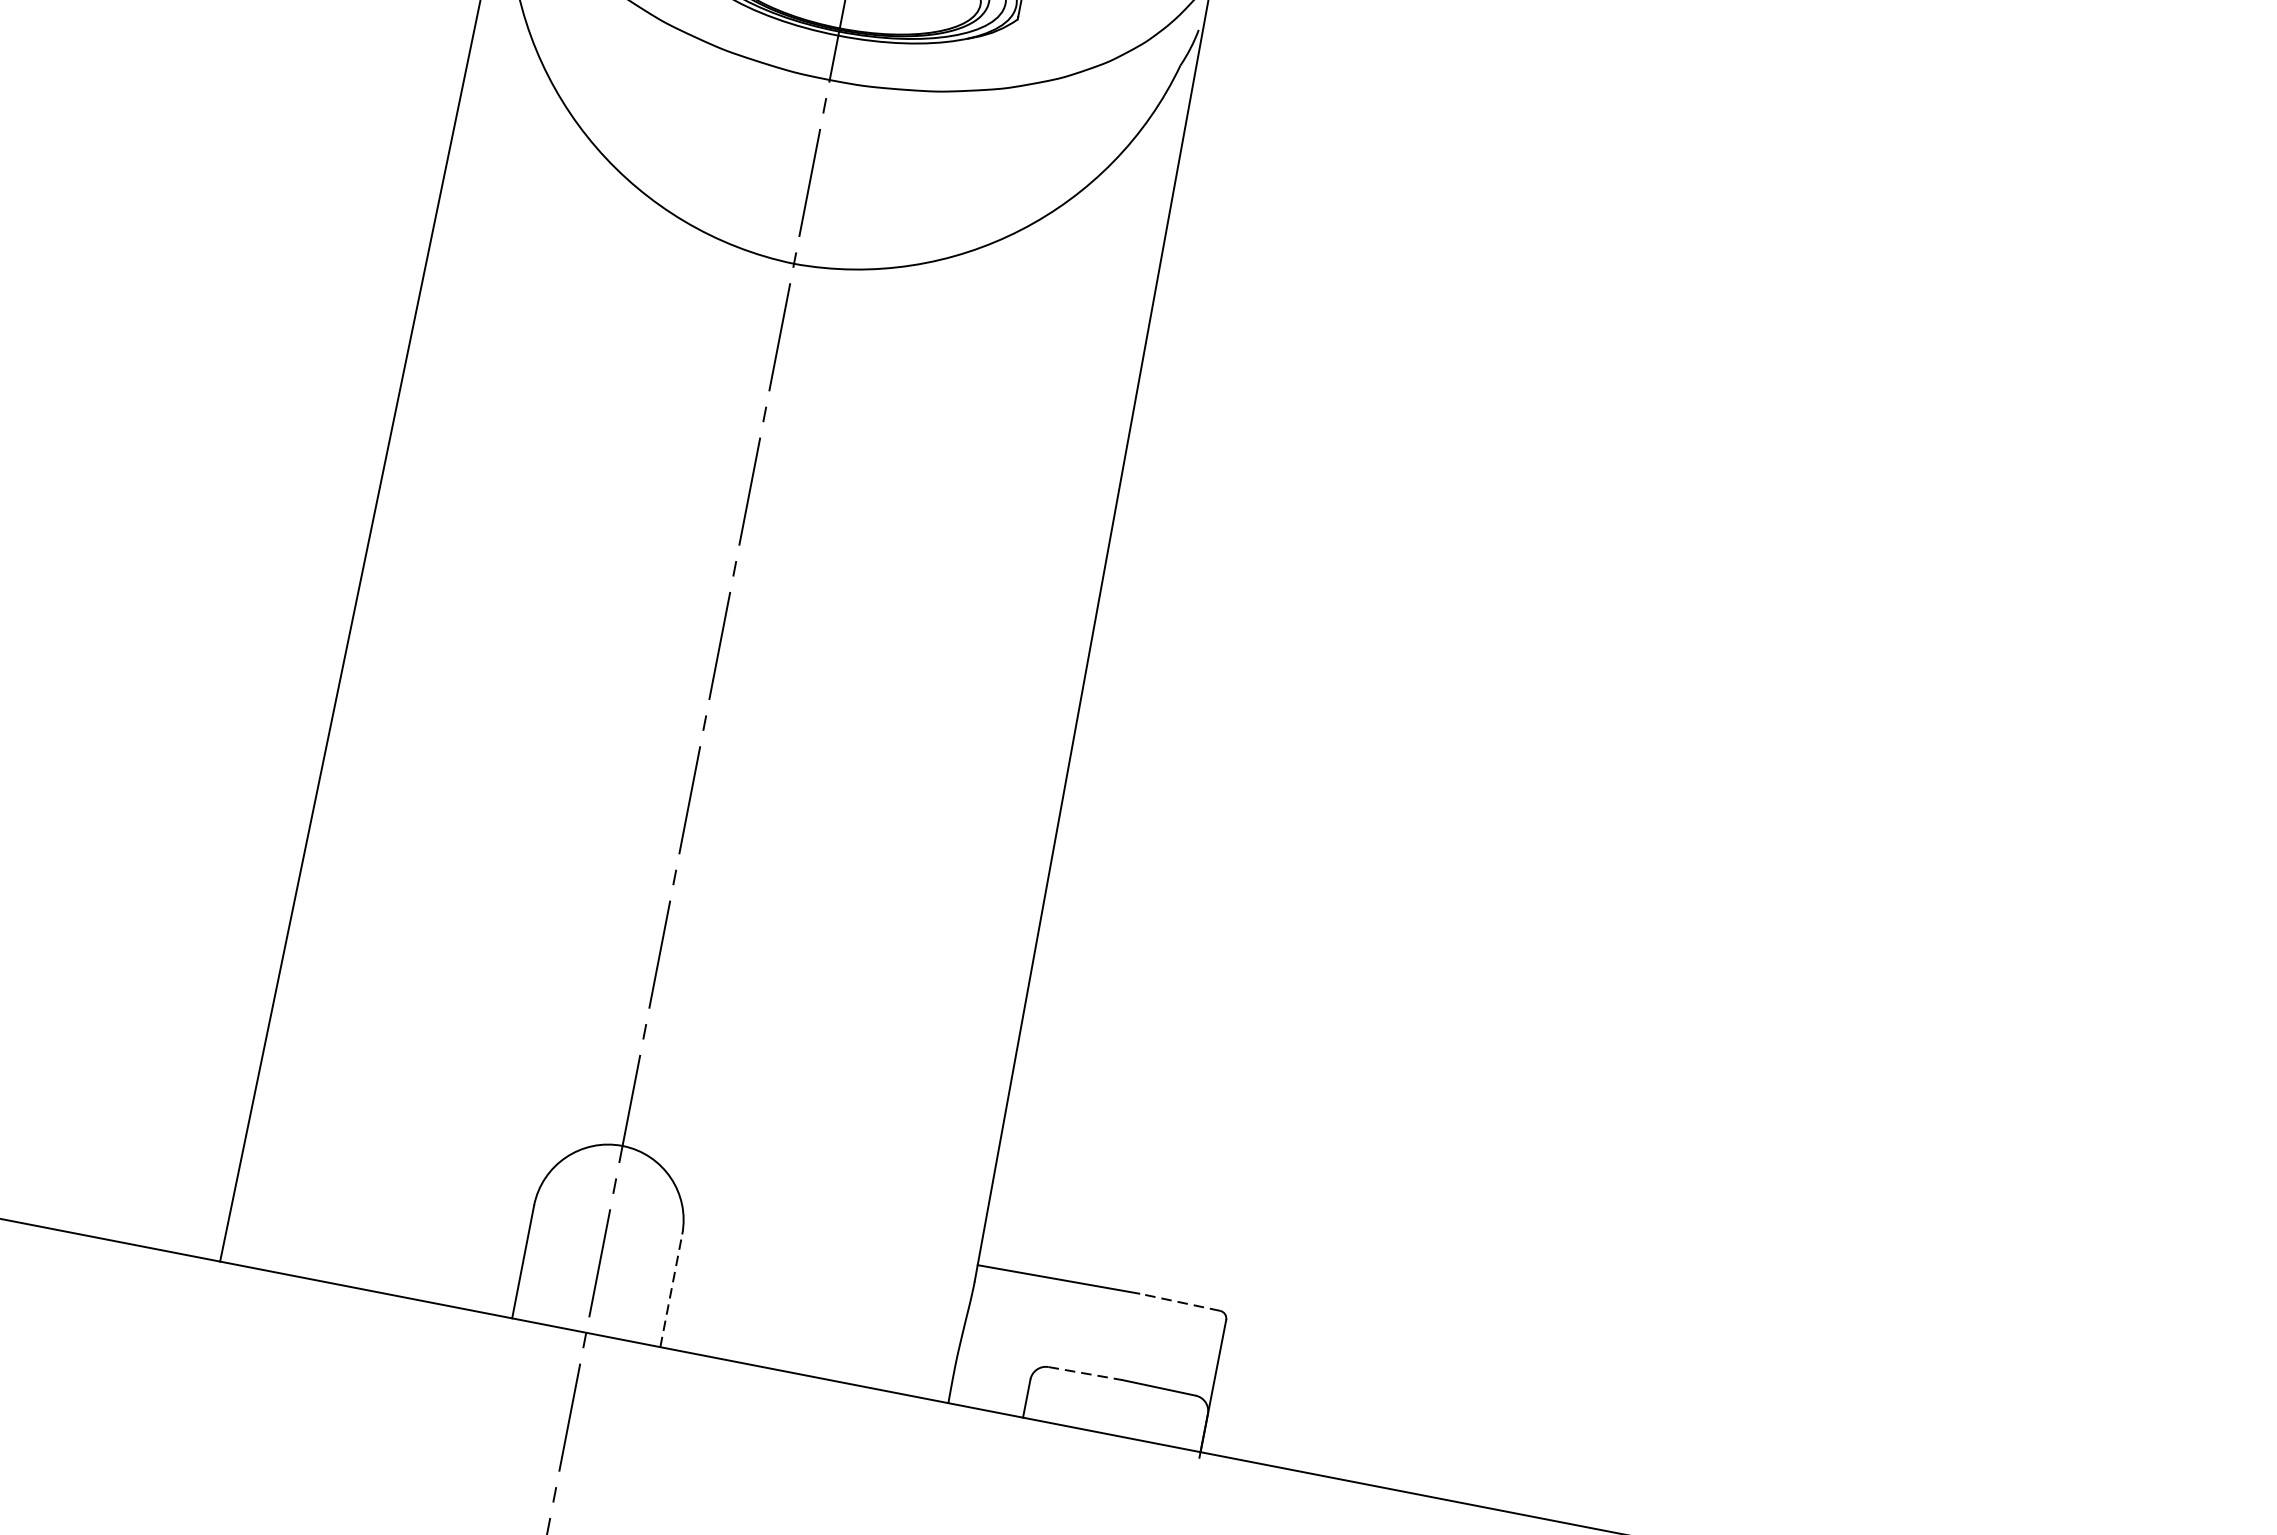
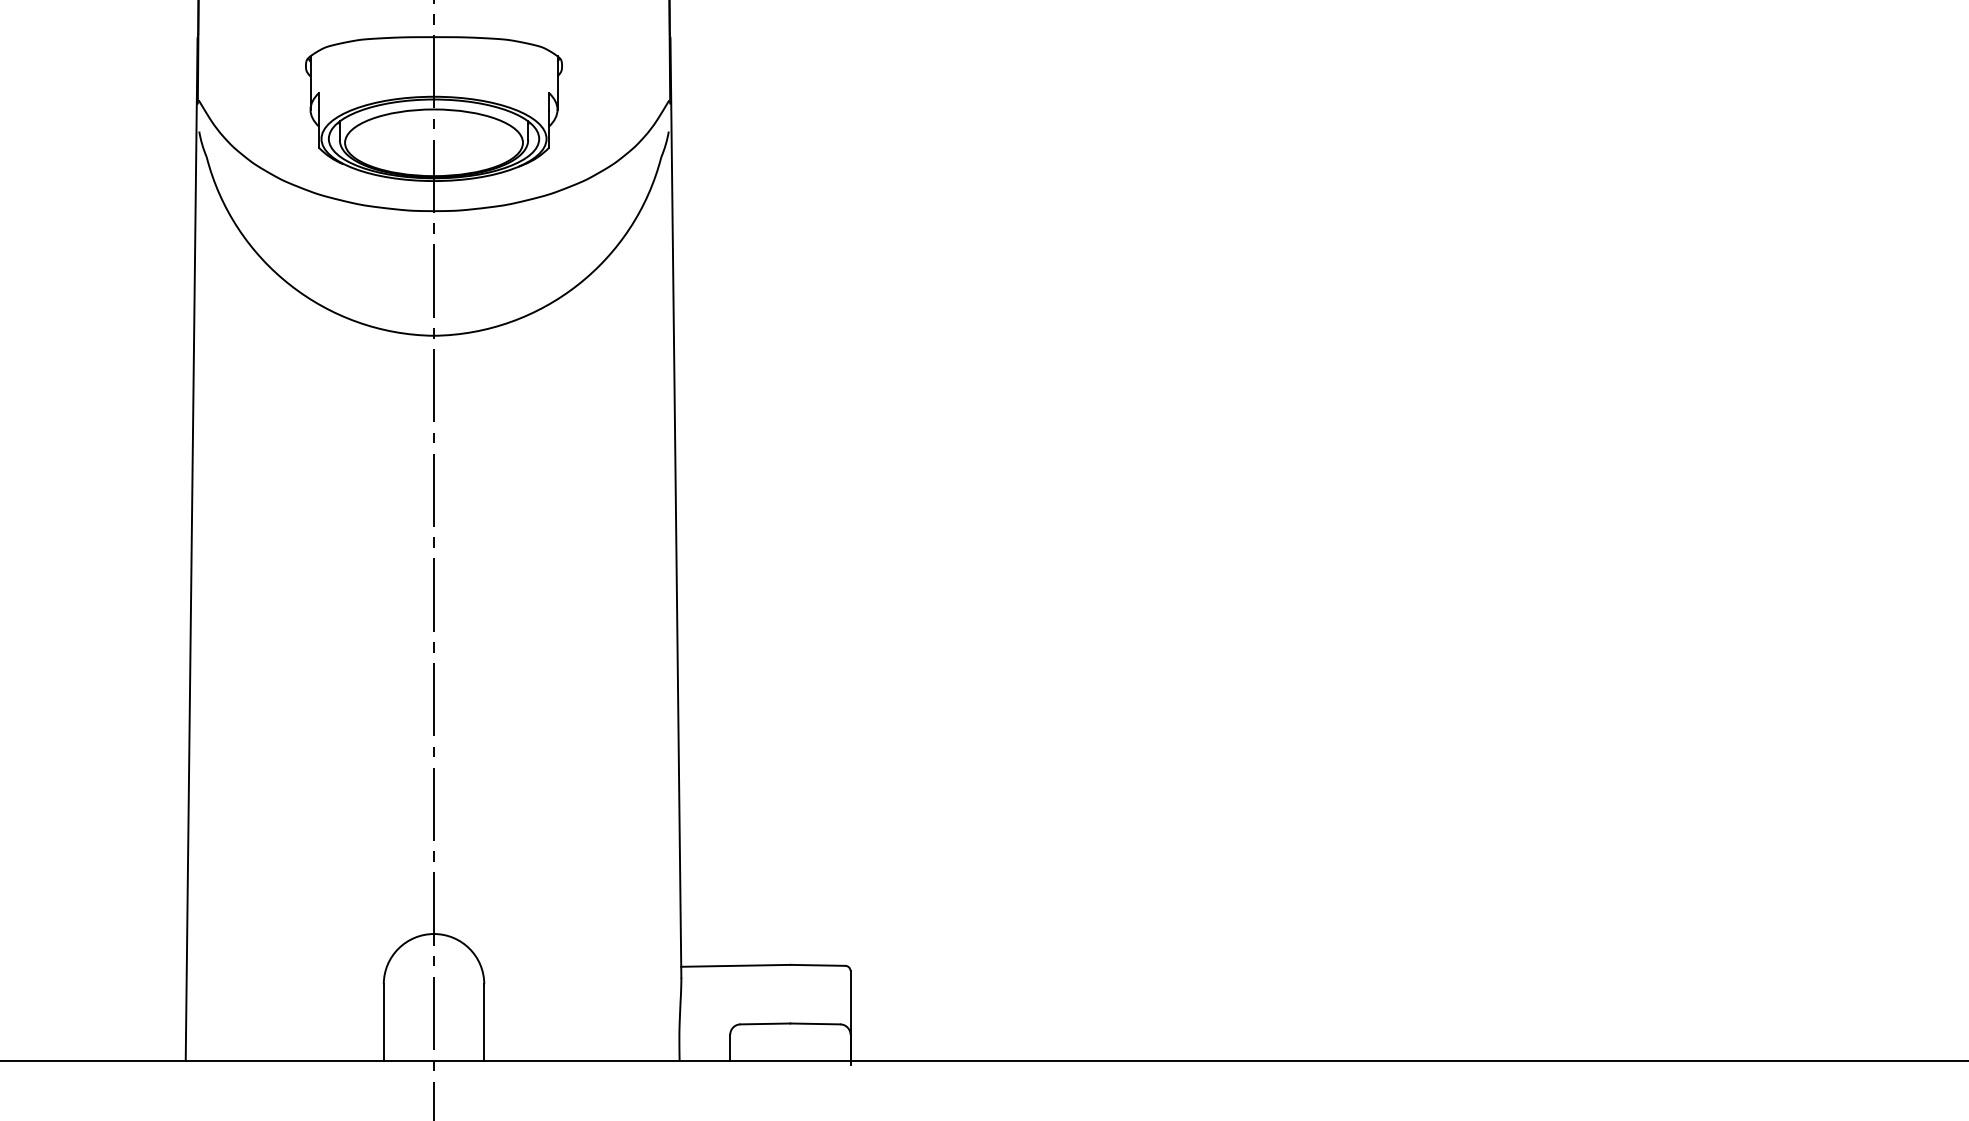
line: (671, 1289) -> (484, 1021), dashed -> solid
line: (1179, 1302) -> (817, 965), dashed -> solid
line: (1085, 1372) -> (765, 1023), dashed -> solid

